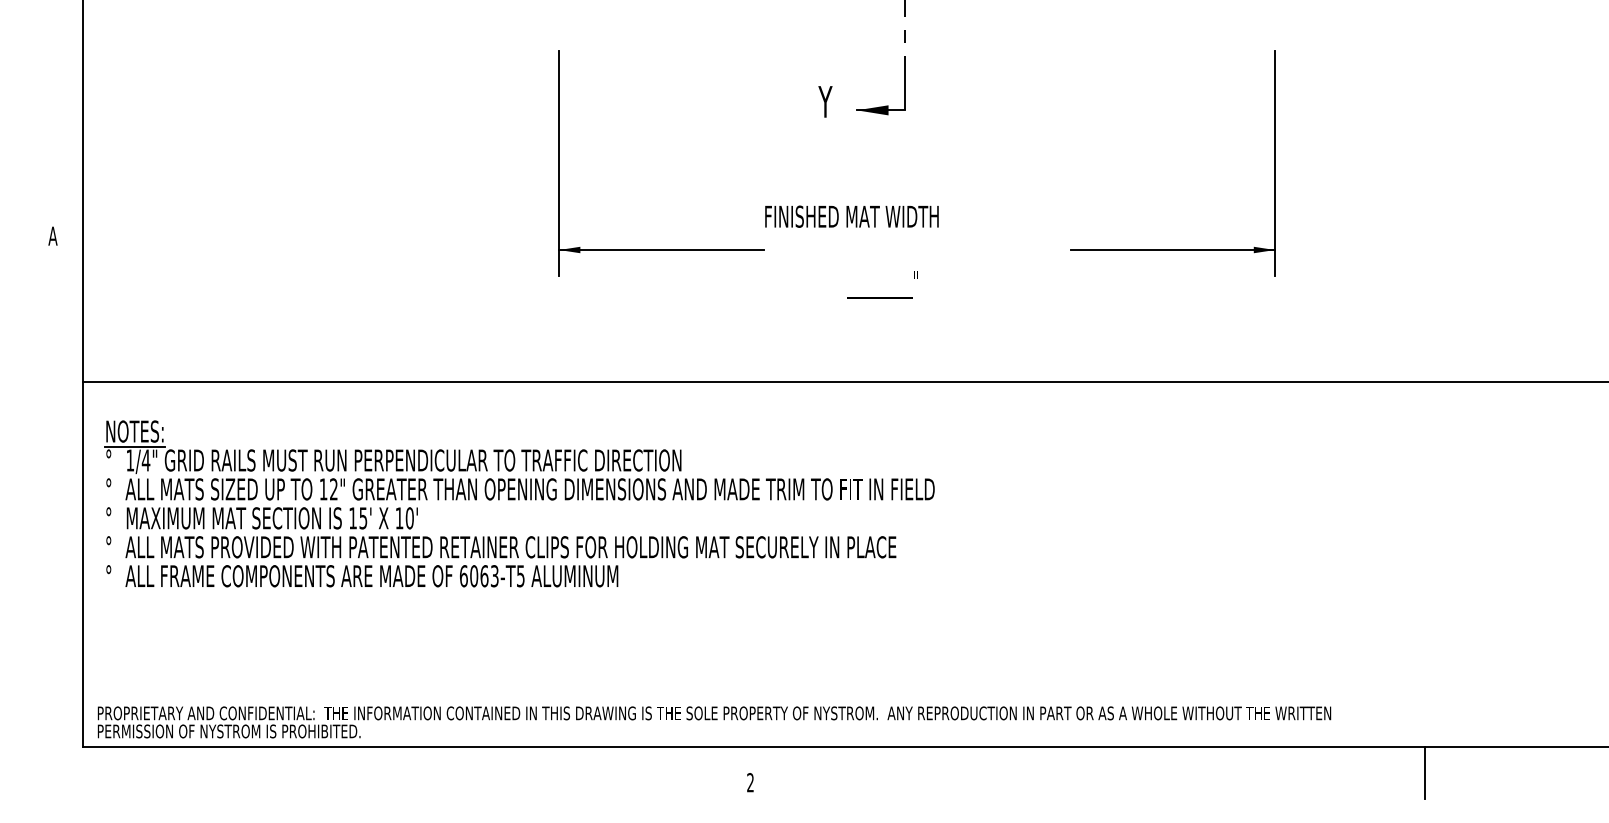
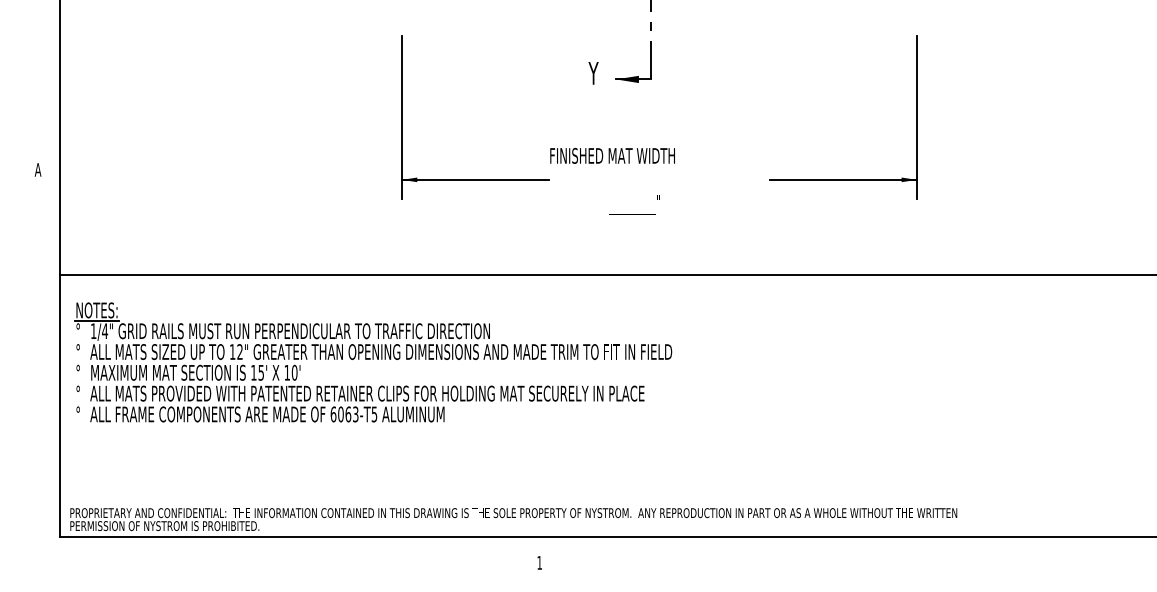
line: (1424, 772) -> (1024, 555), removed
text: (750, 782) -> (539, 562), 2 -> 1

